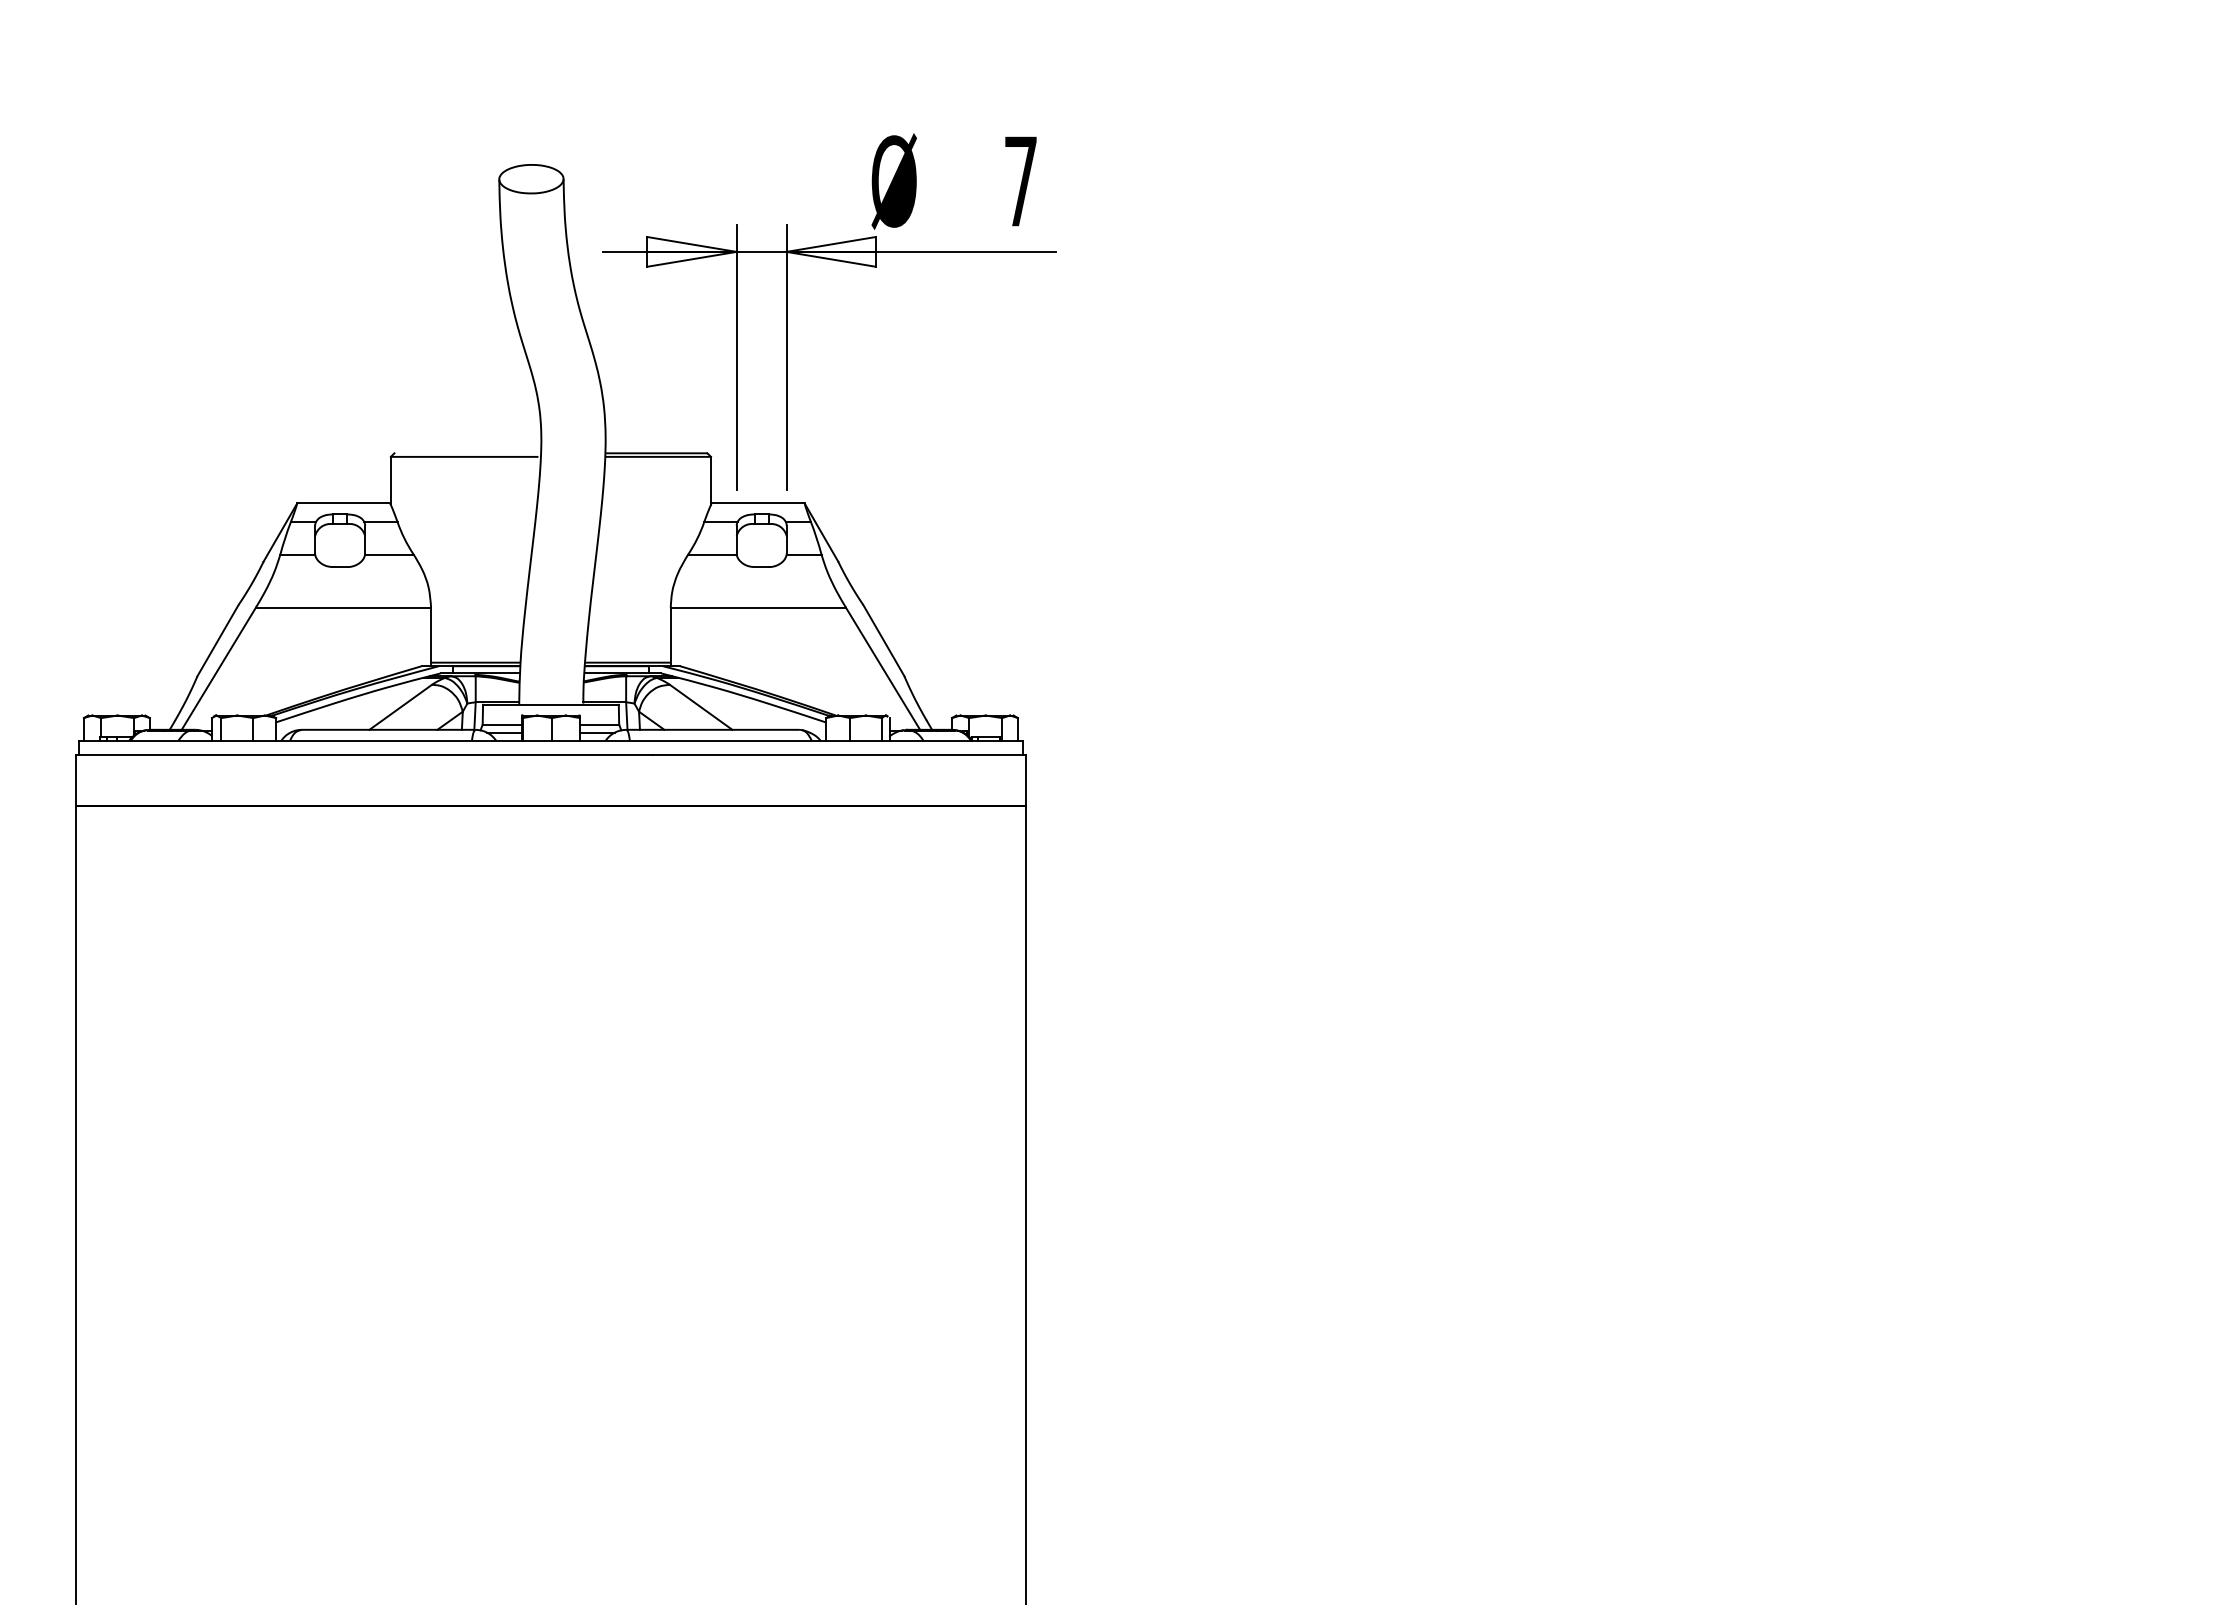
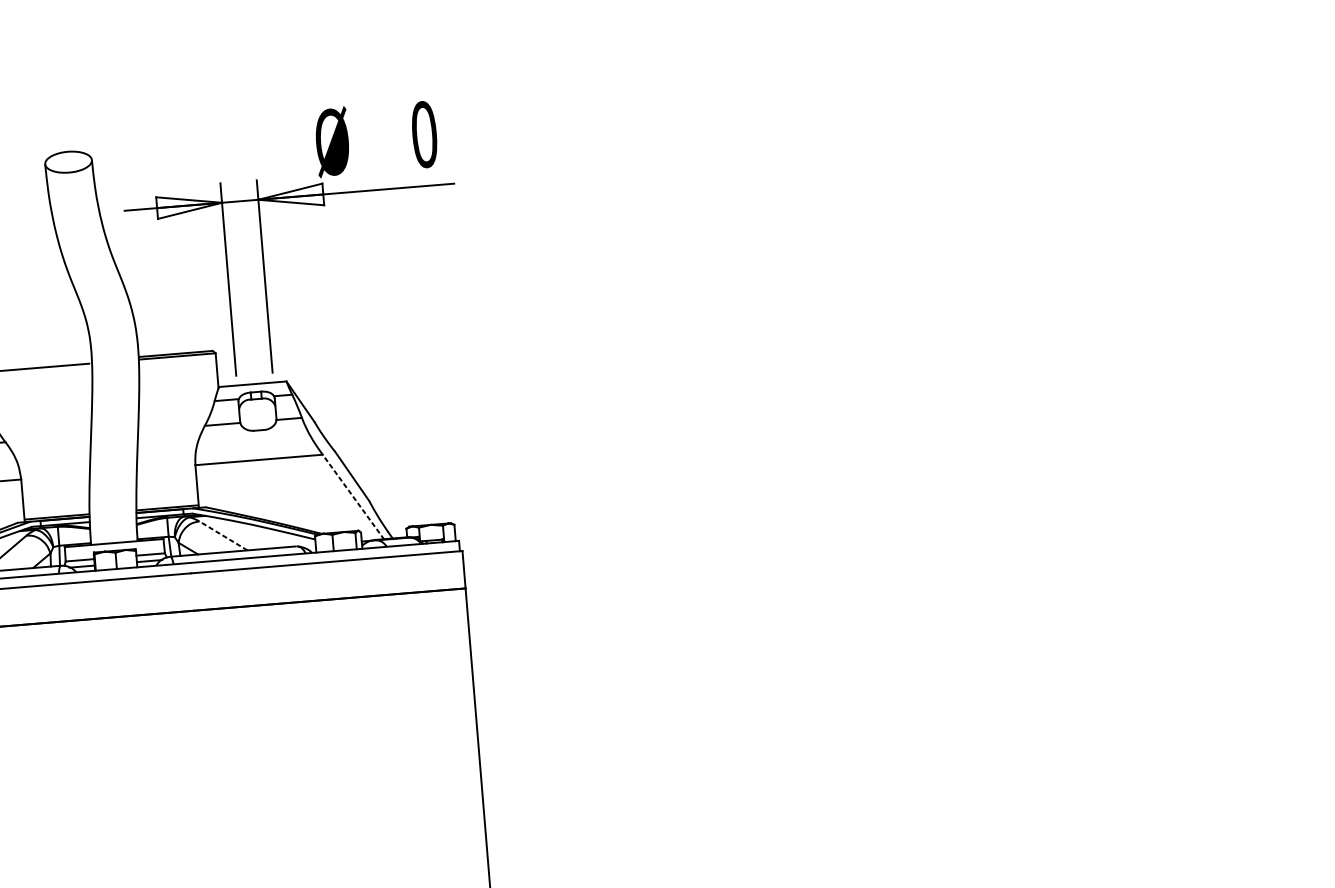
text: (1020, 181) -> (424, 134), 7 -> 0
line: (883, 669) -> (353, 497), solid -> dashed
line: (700, 707) -> (223, 536), solid -> dashed

